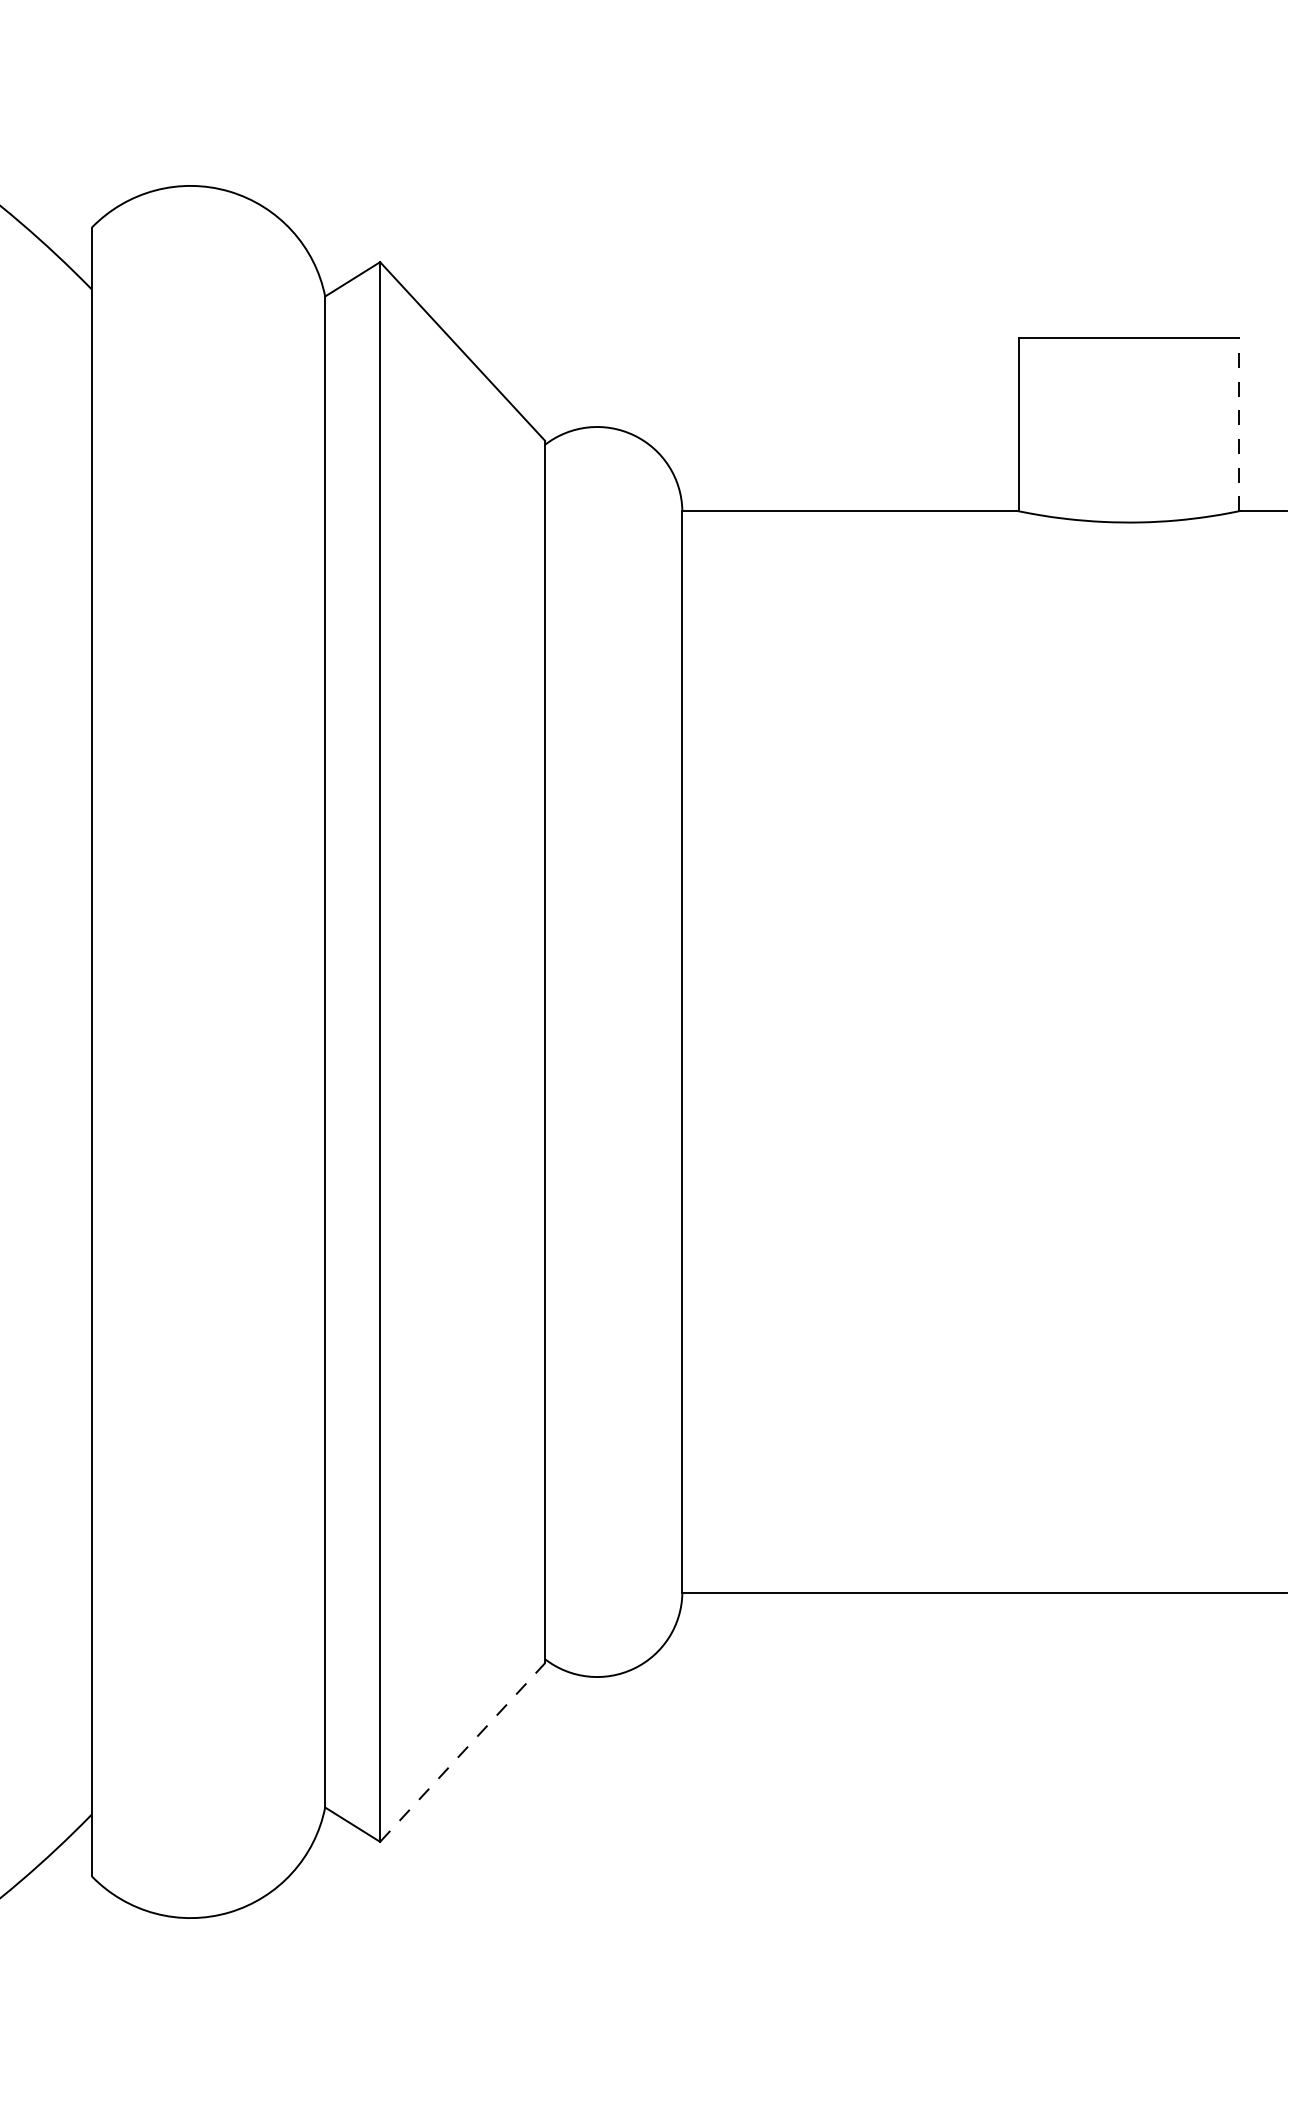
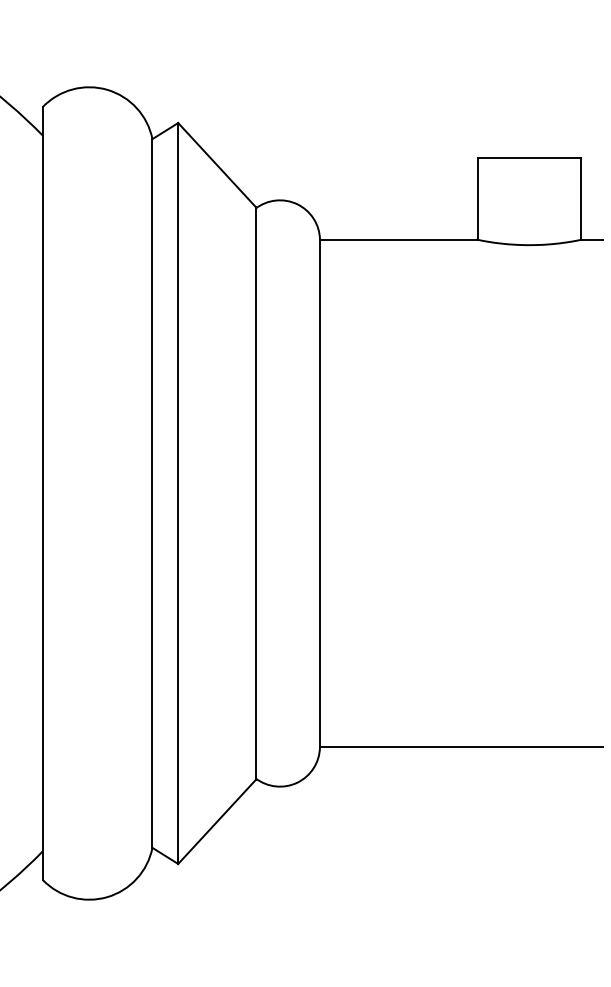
line: (1237, 425) -> (580, 199), dashed -> solid
line: (461, 1753) -> (216, 822), dashed -> solid

